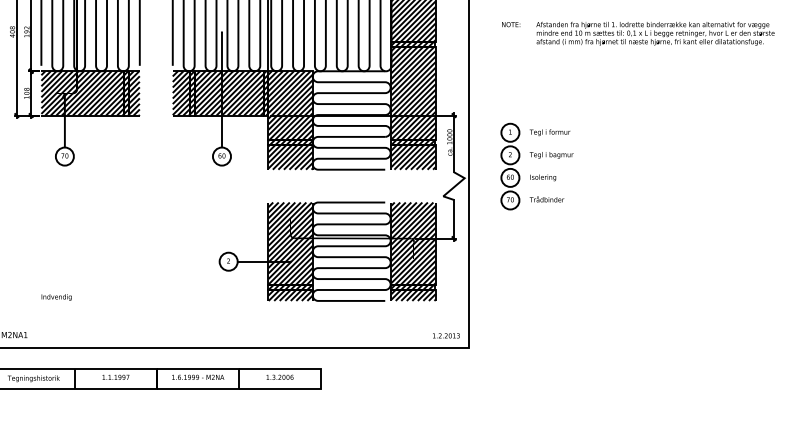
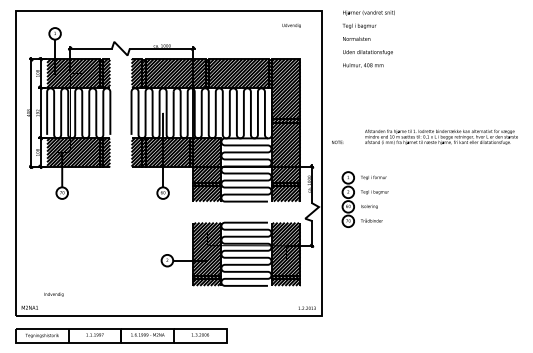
text: (510, 23) -> (337, 141), moved
text: (655, 32) -> (441, 136), moved
text: (55, 297) -> (53, 294), moved

